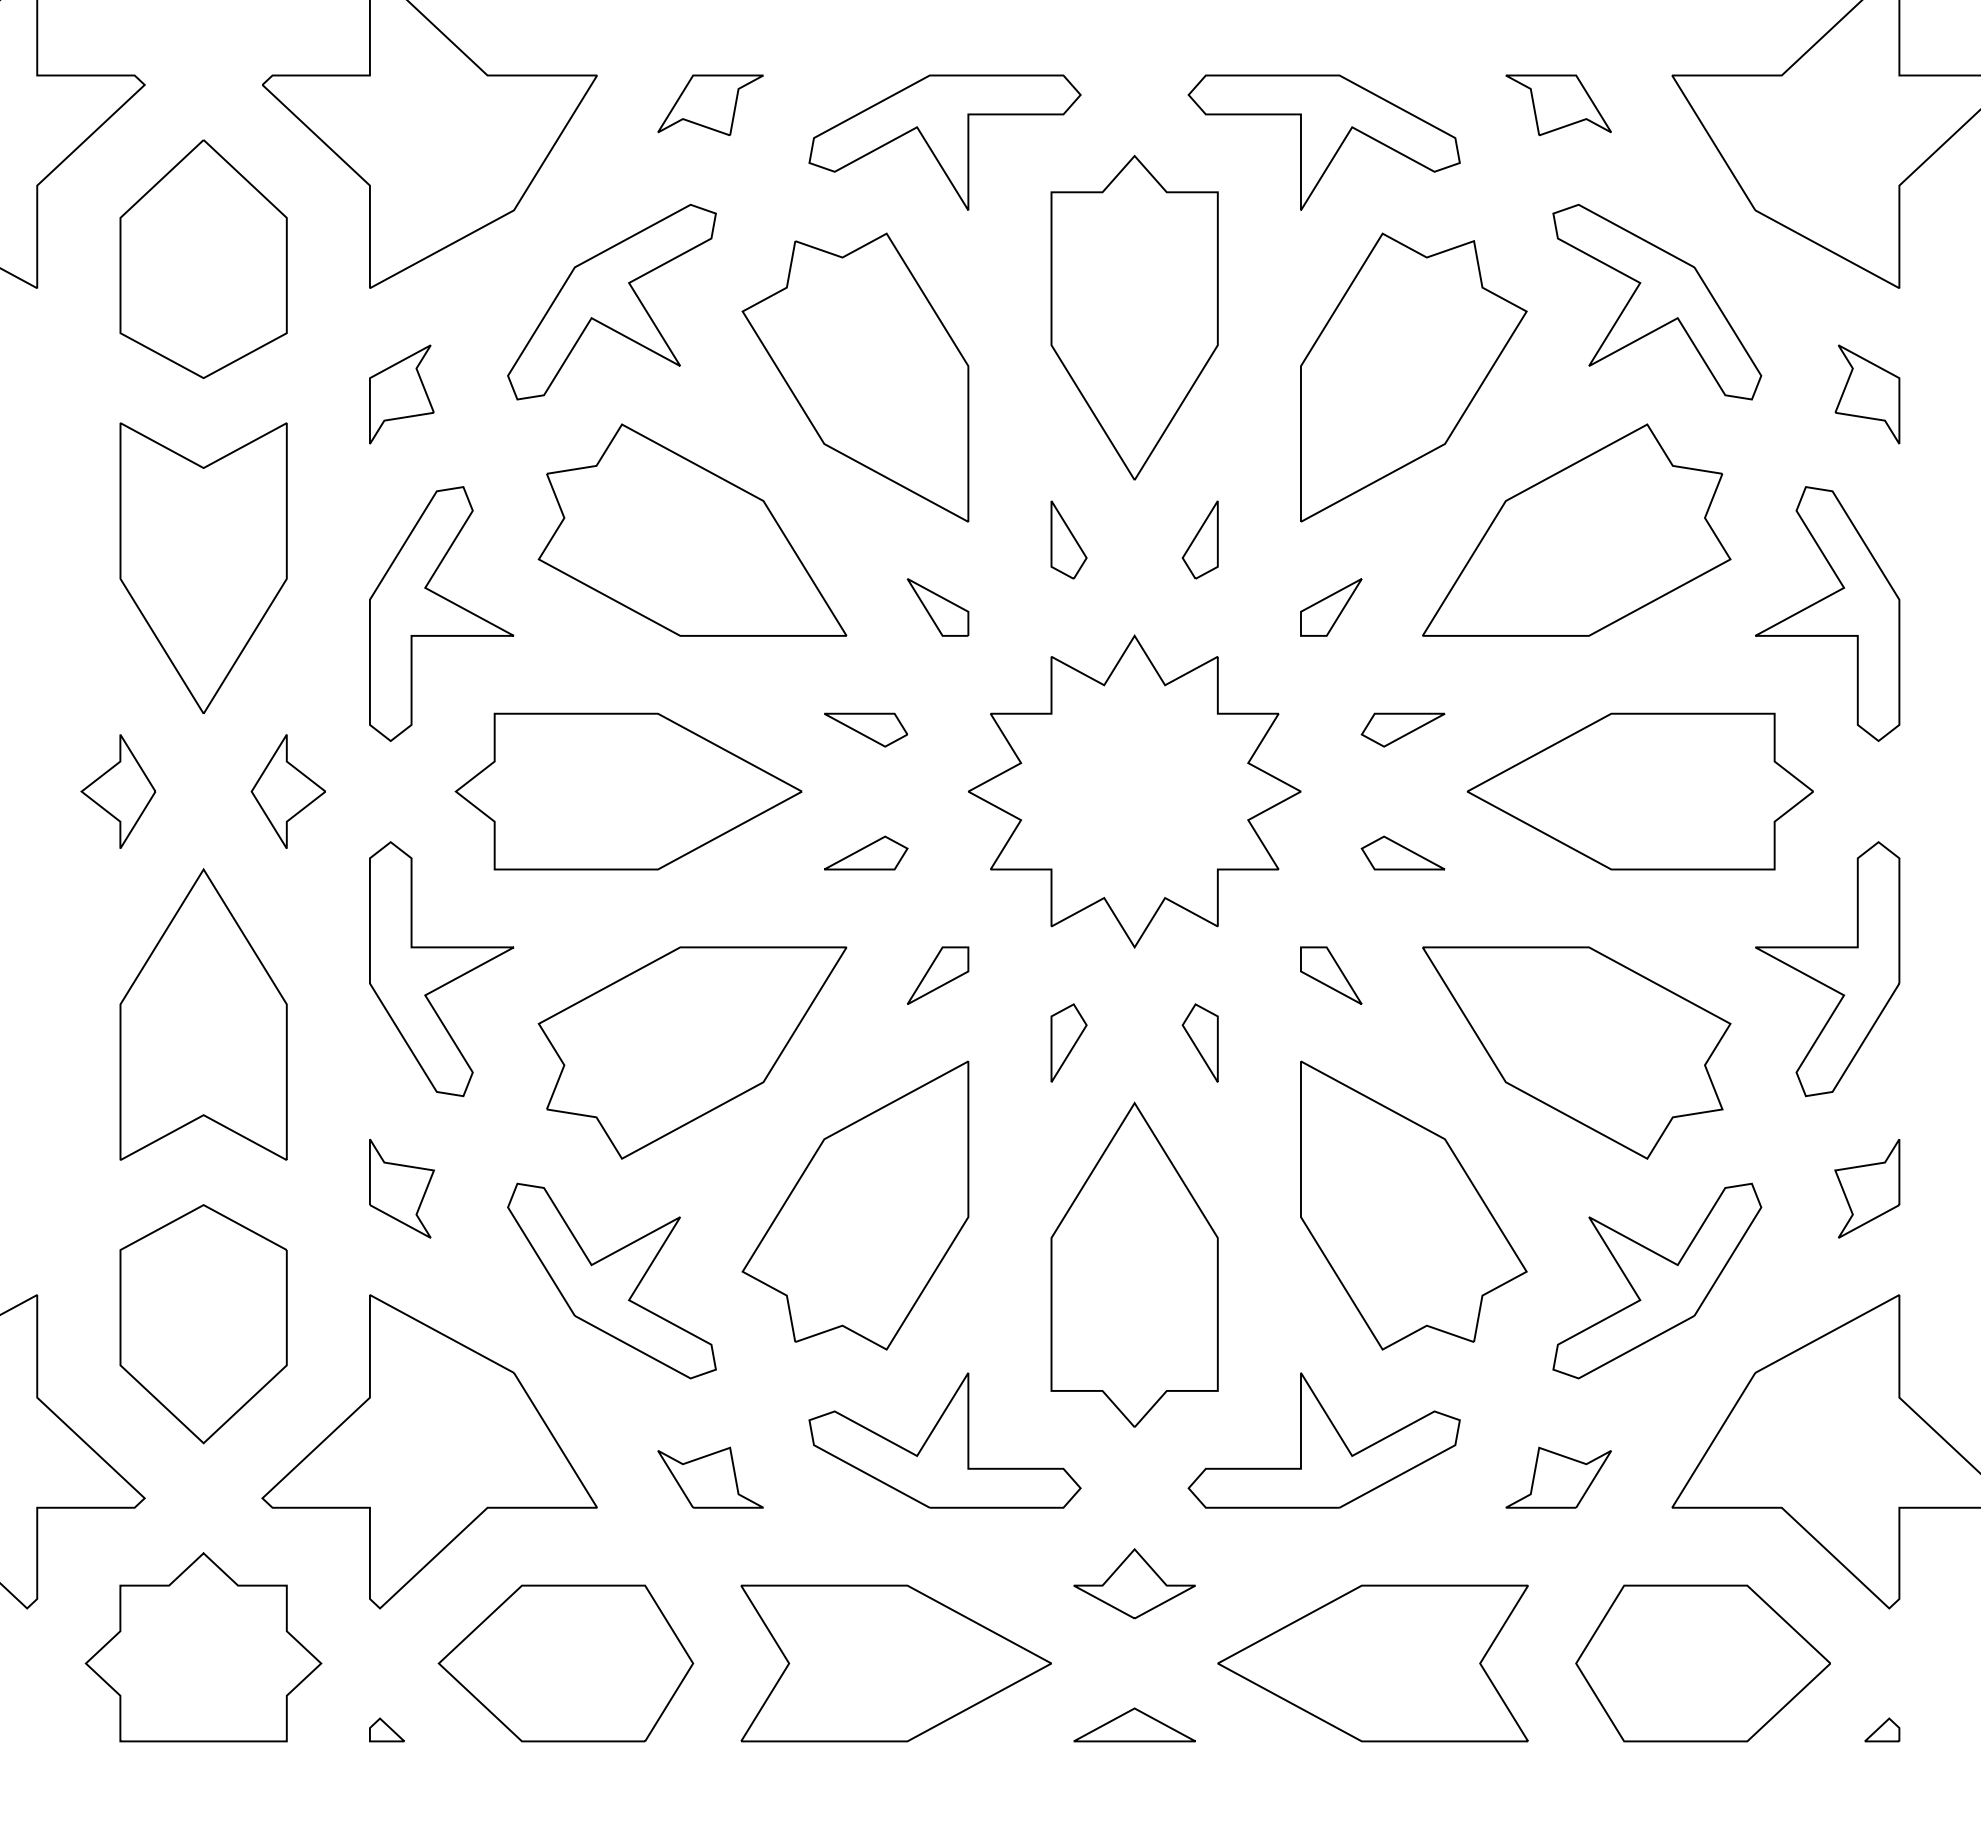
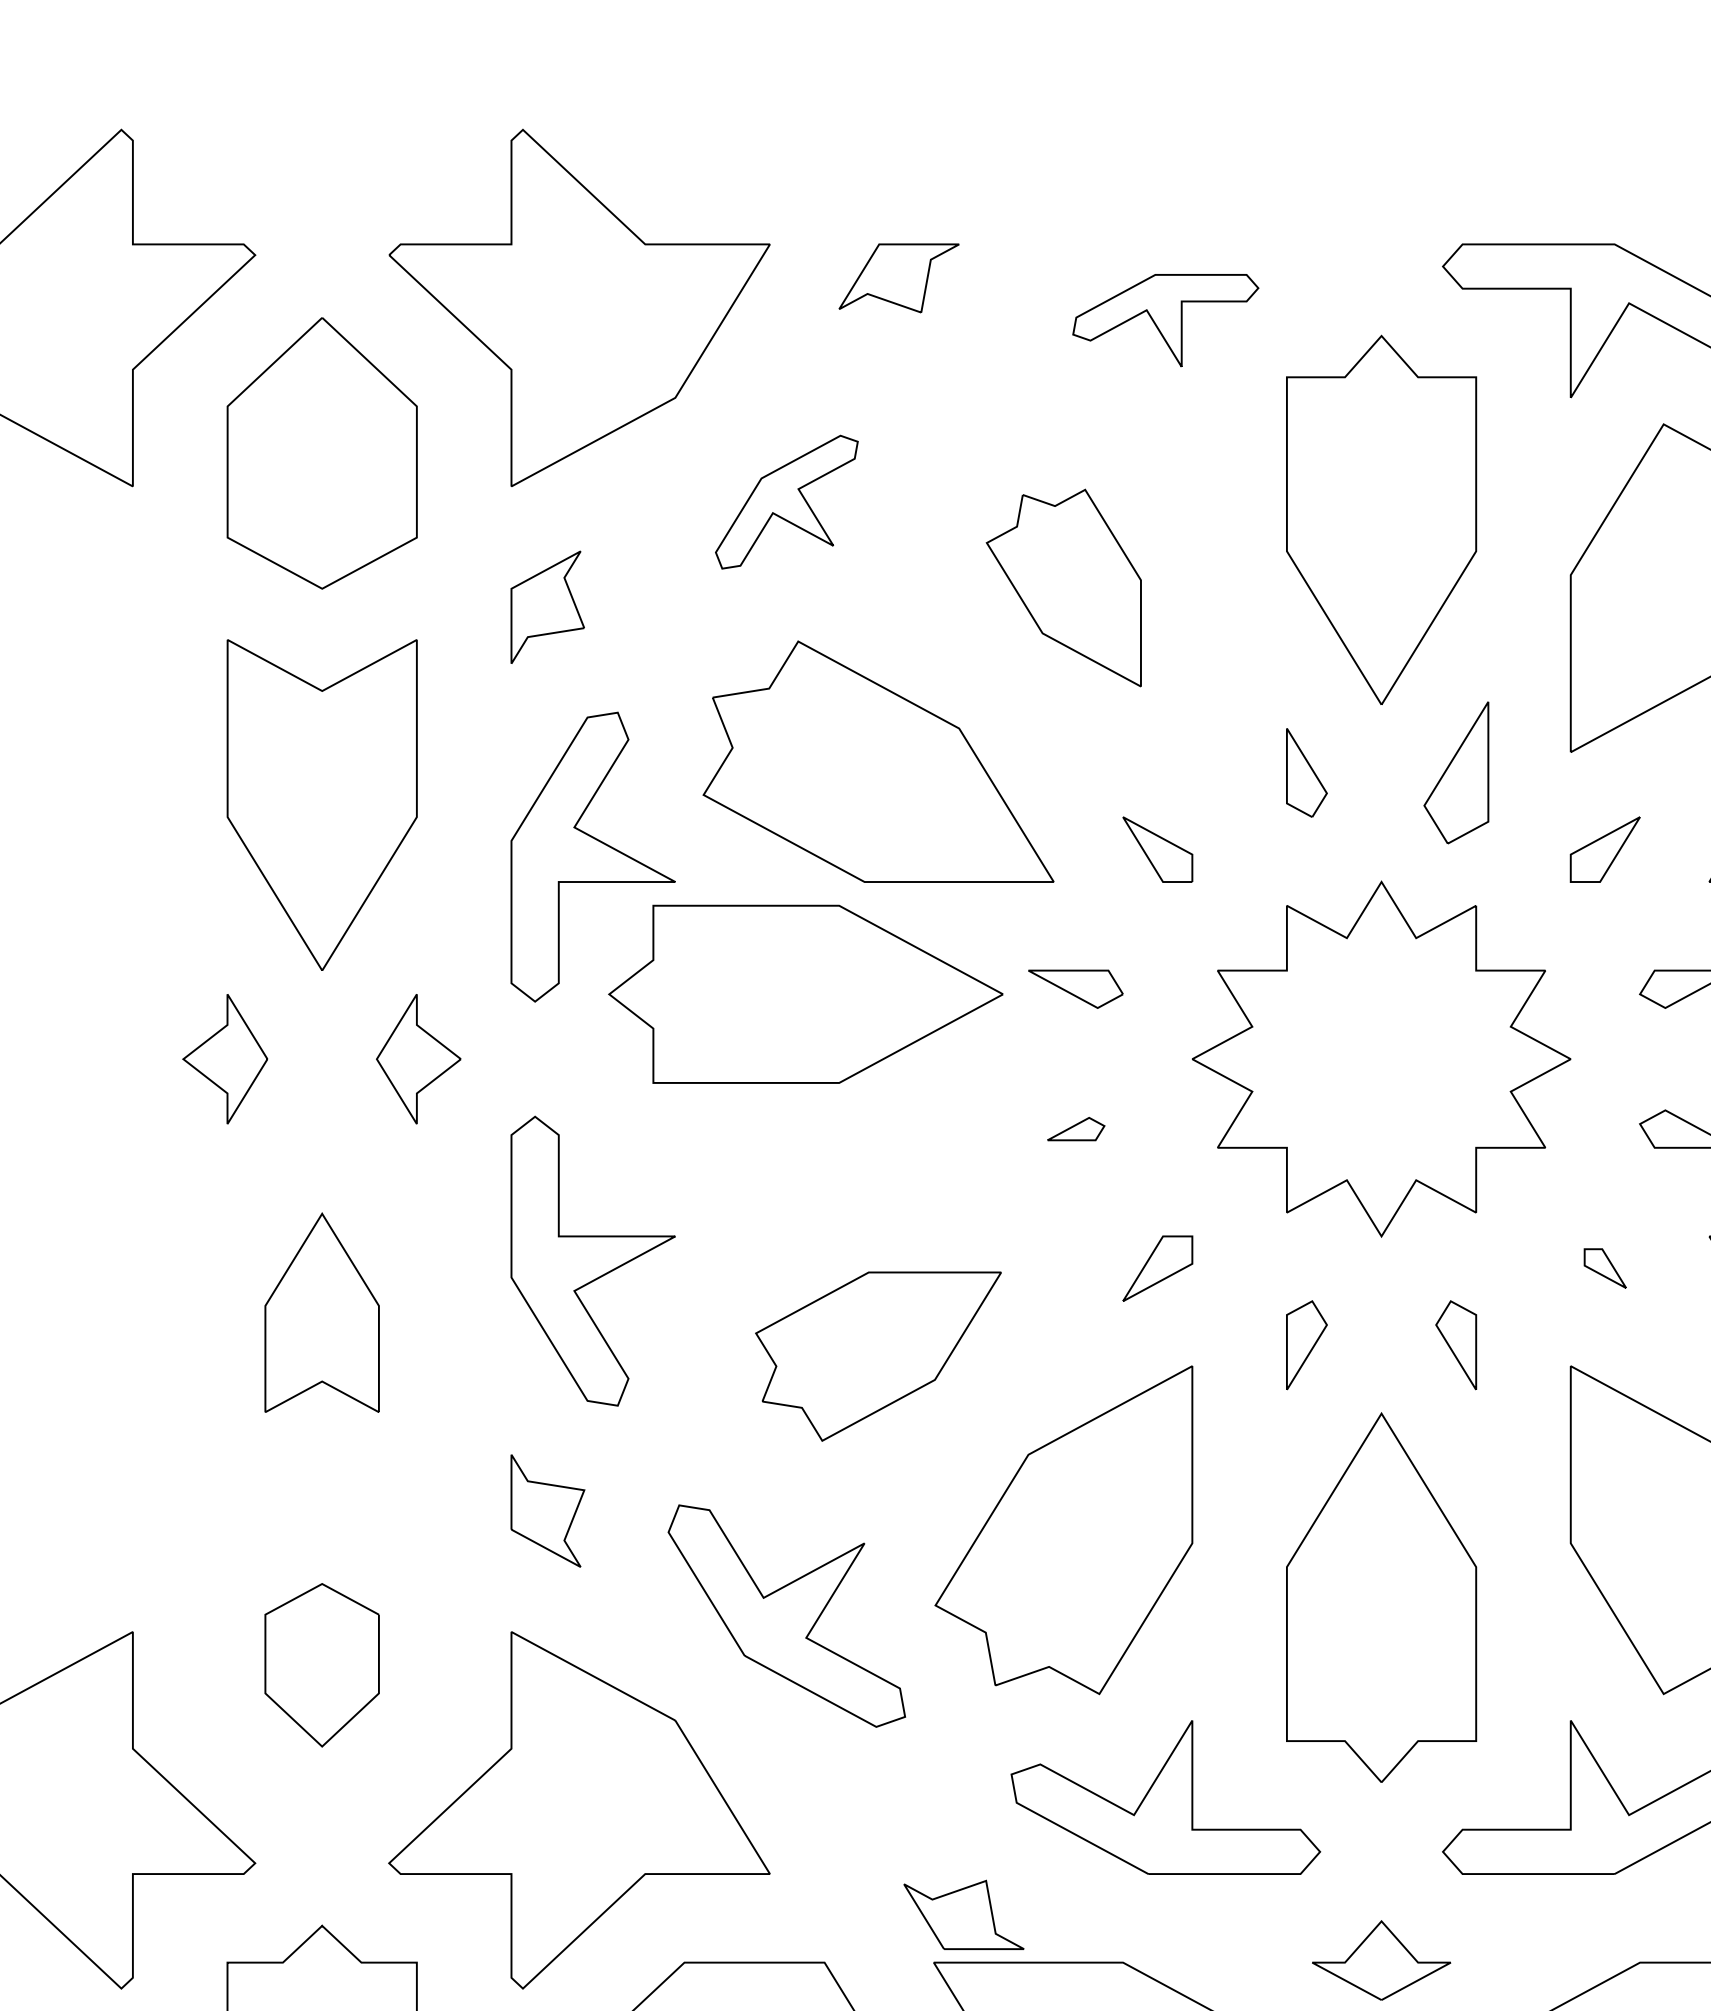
part: (944, 142) -> (1165, 320), size x0.6
part: (611, 301) -> (786, 501), size x0.6
part: (855, 377) -> (1063, 588), size x0.6
part: (1199, 539) -> (1455, 772), size x1.6
part: (628, 791) -> (805, 994), moved
part: (866, 852) -> (1076, 1128), size x0.6
part: (1331, 975) -> (1605, 1268), size x0.6
part: (203, 1014) -> (322, 1312), size x0.6
part: (692, 1052) -> (878, 1356), size x0.7
part: (203, 1324) -> (322, 1665), size x0.6
part: (710, 1477) -> (963, 1914), moved

